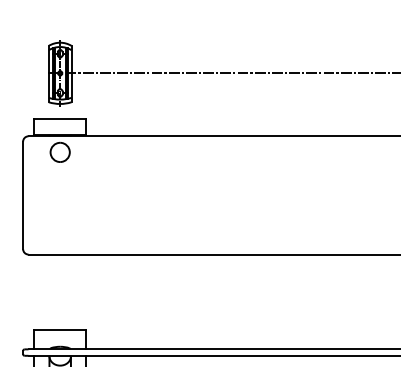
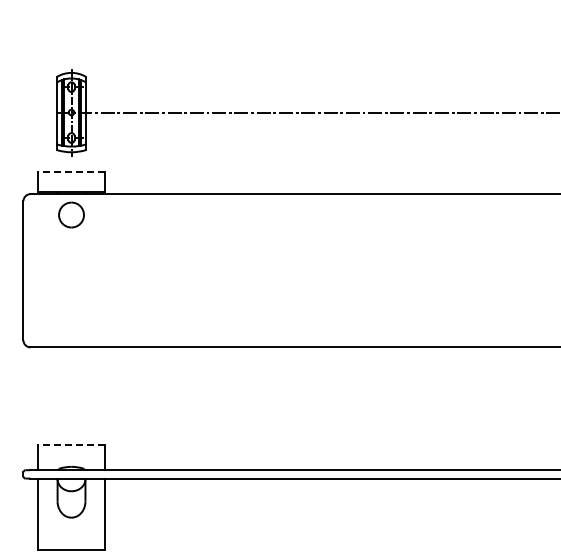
line: (60, 118) -> (71, 171), solid -> dashed
line: (60, 330) -> (71, 445), solid -> dashed

